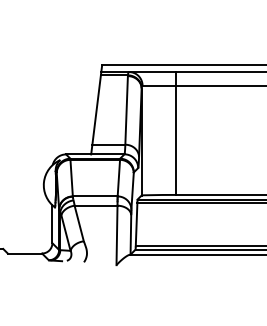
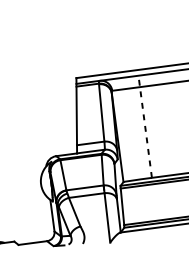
line: (175, 133) -> (144, 126), solid -> dashed

